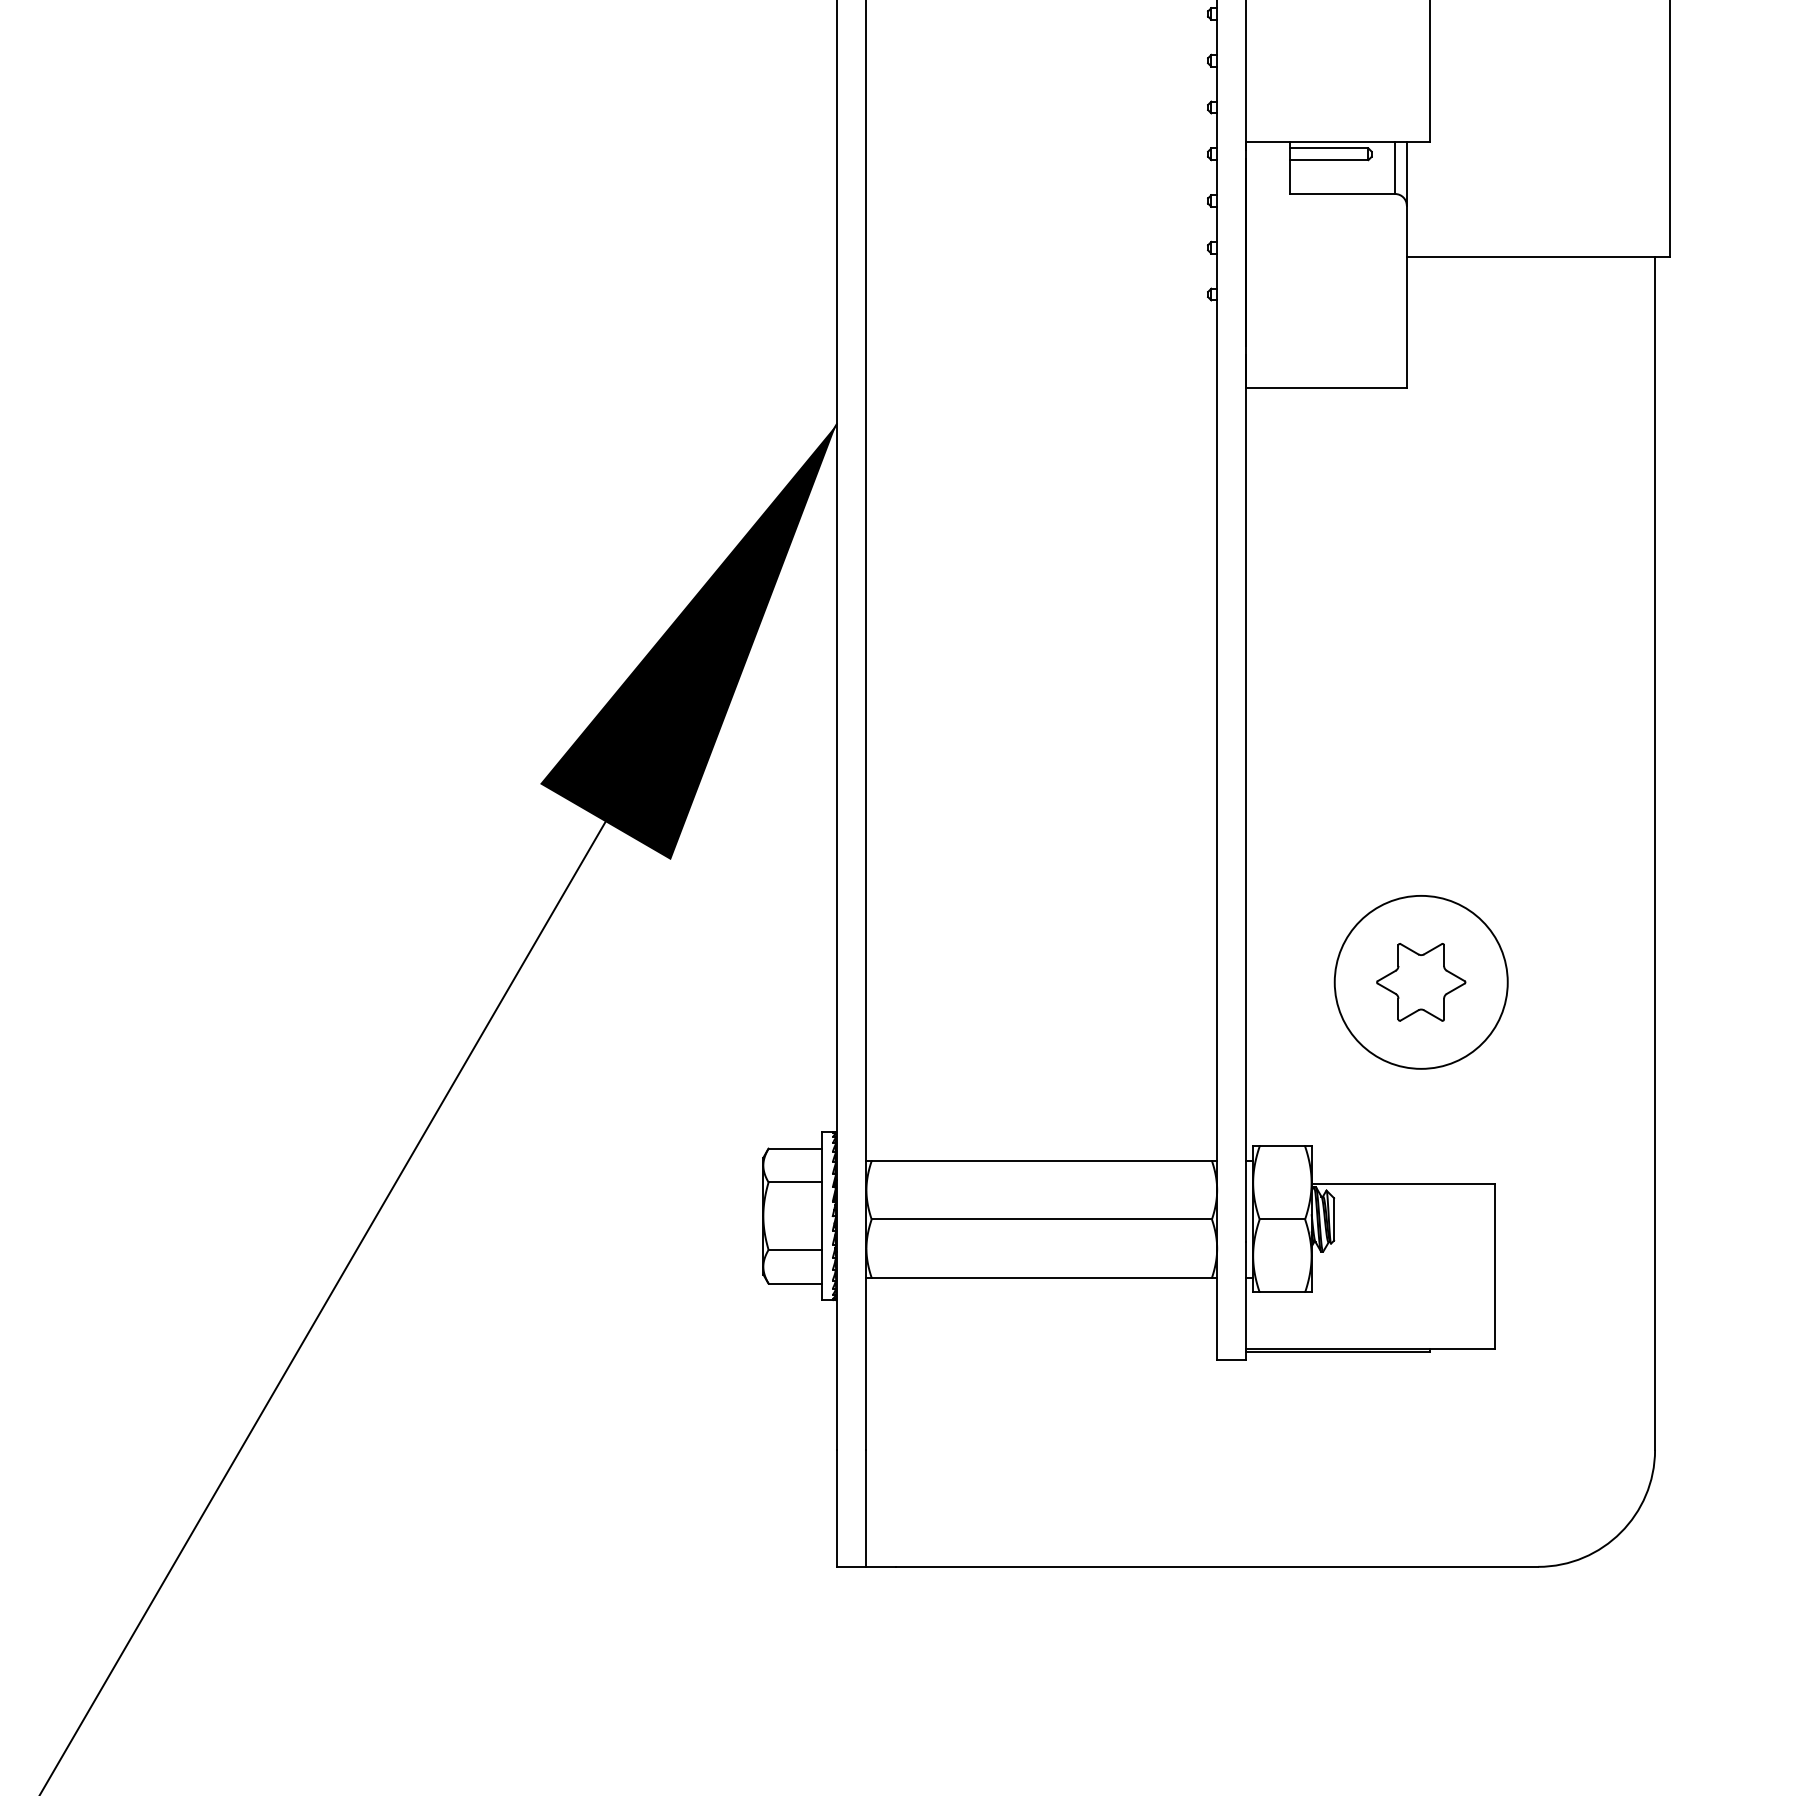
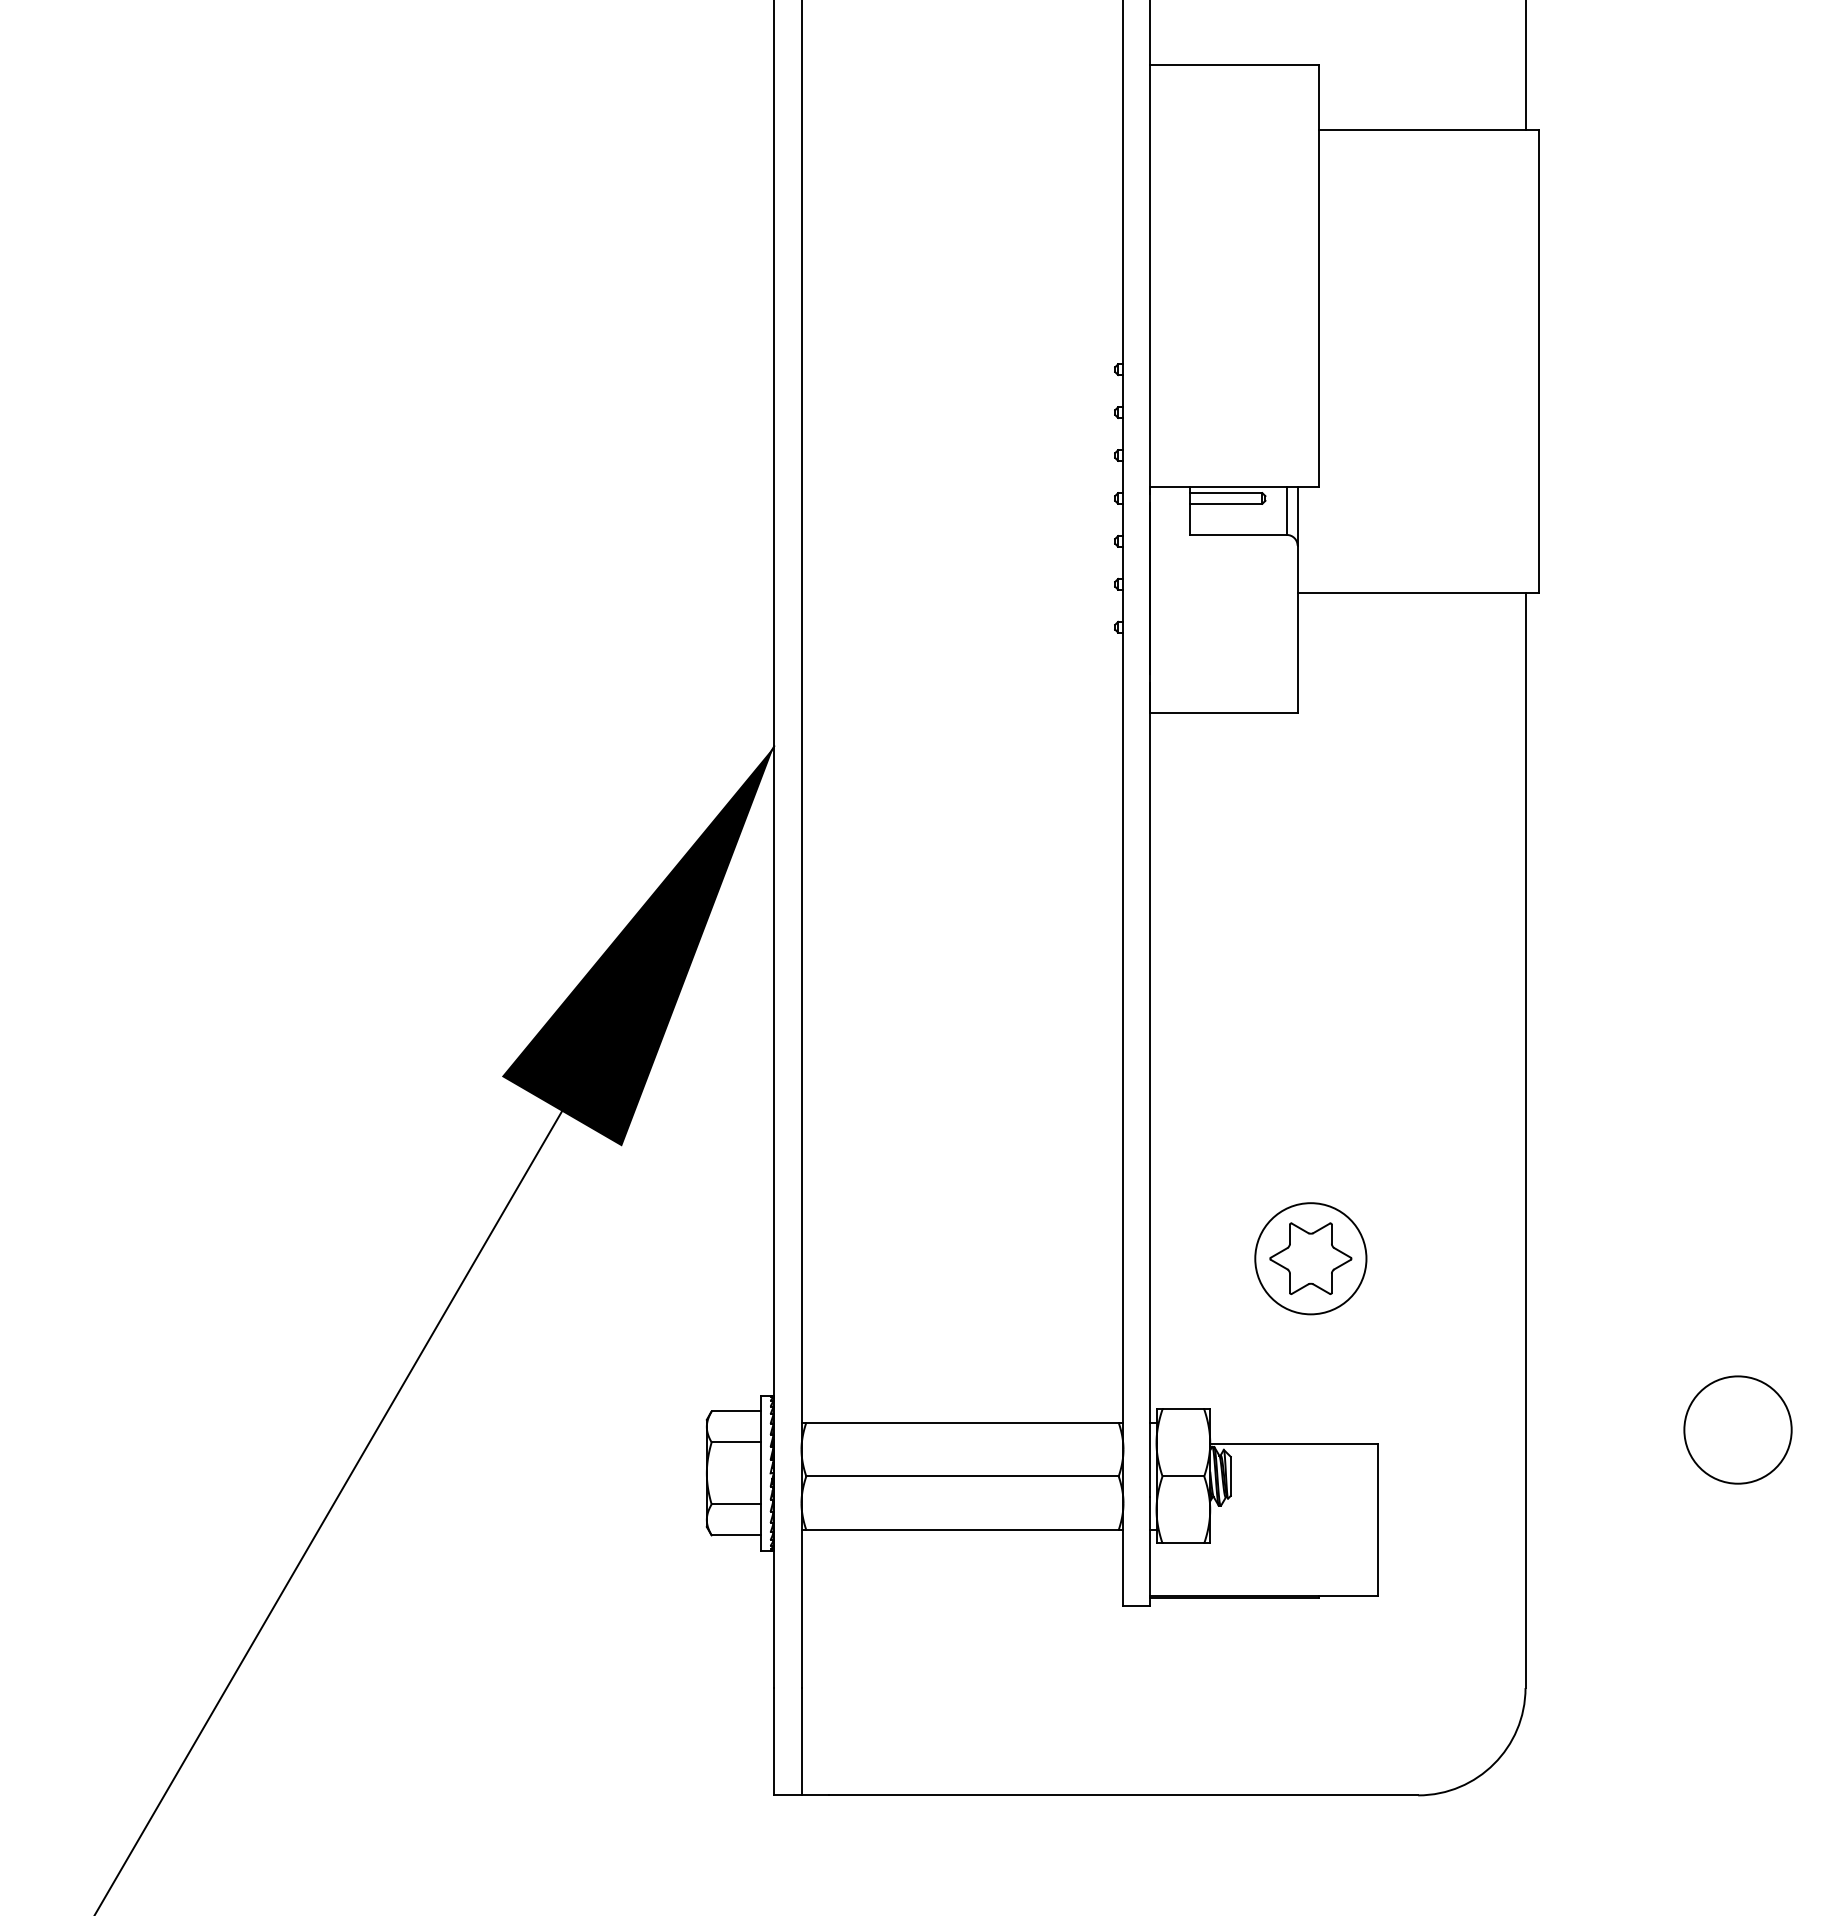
circle: (1420, 982) -> (1310, 1258), size x0.7

